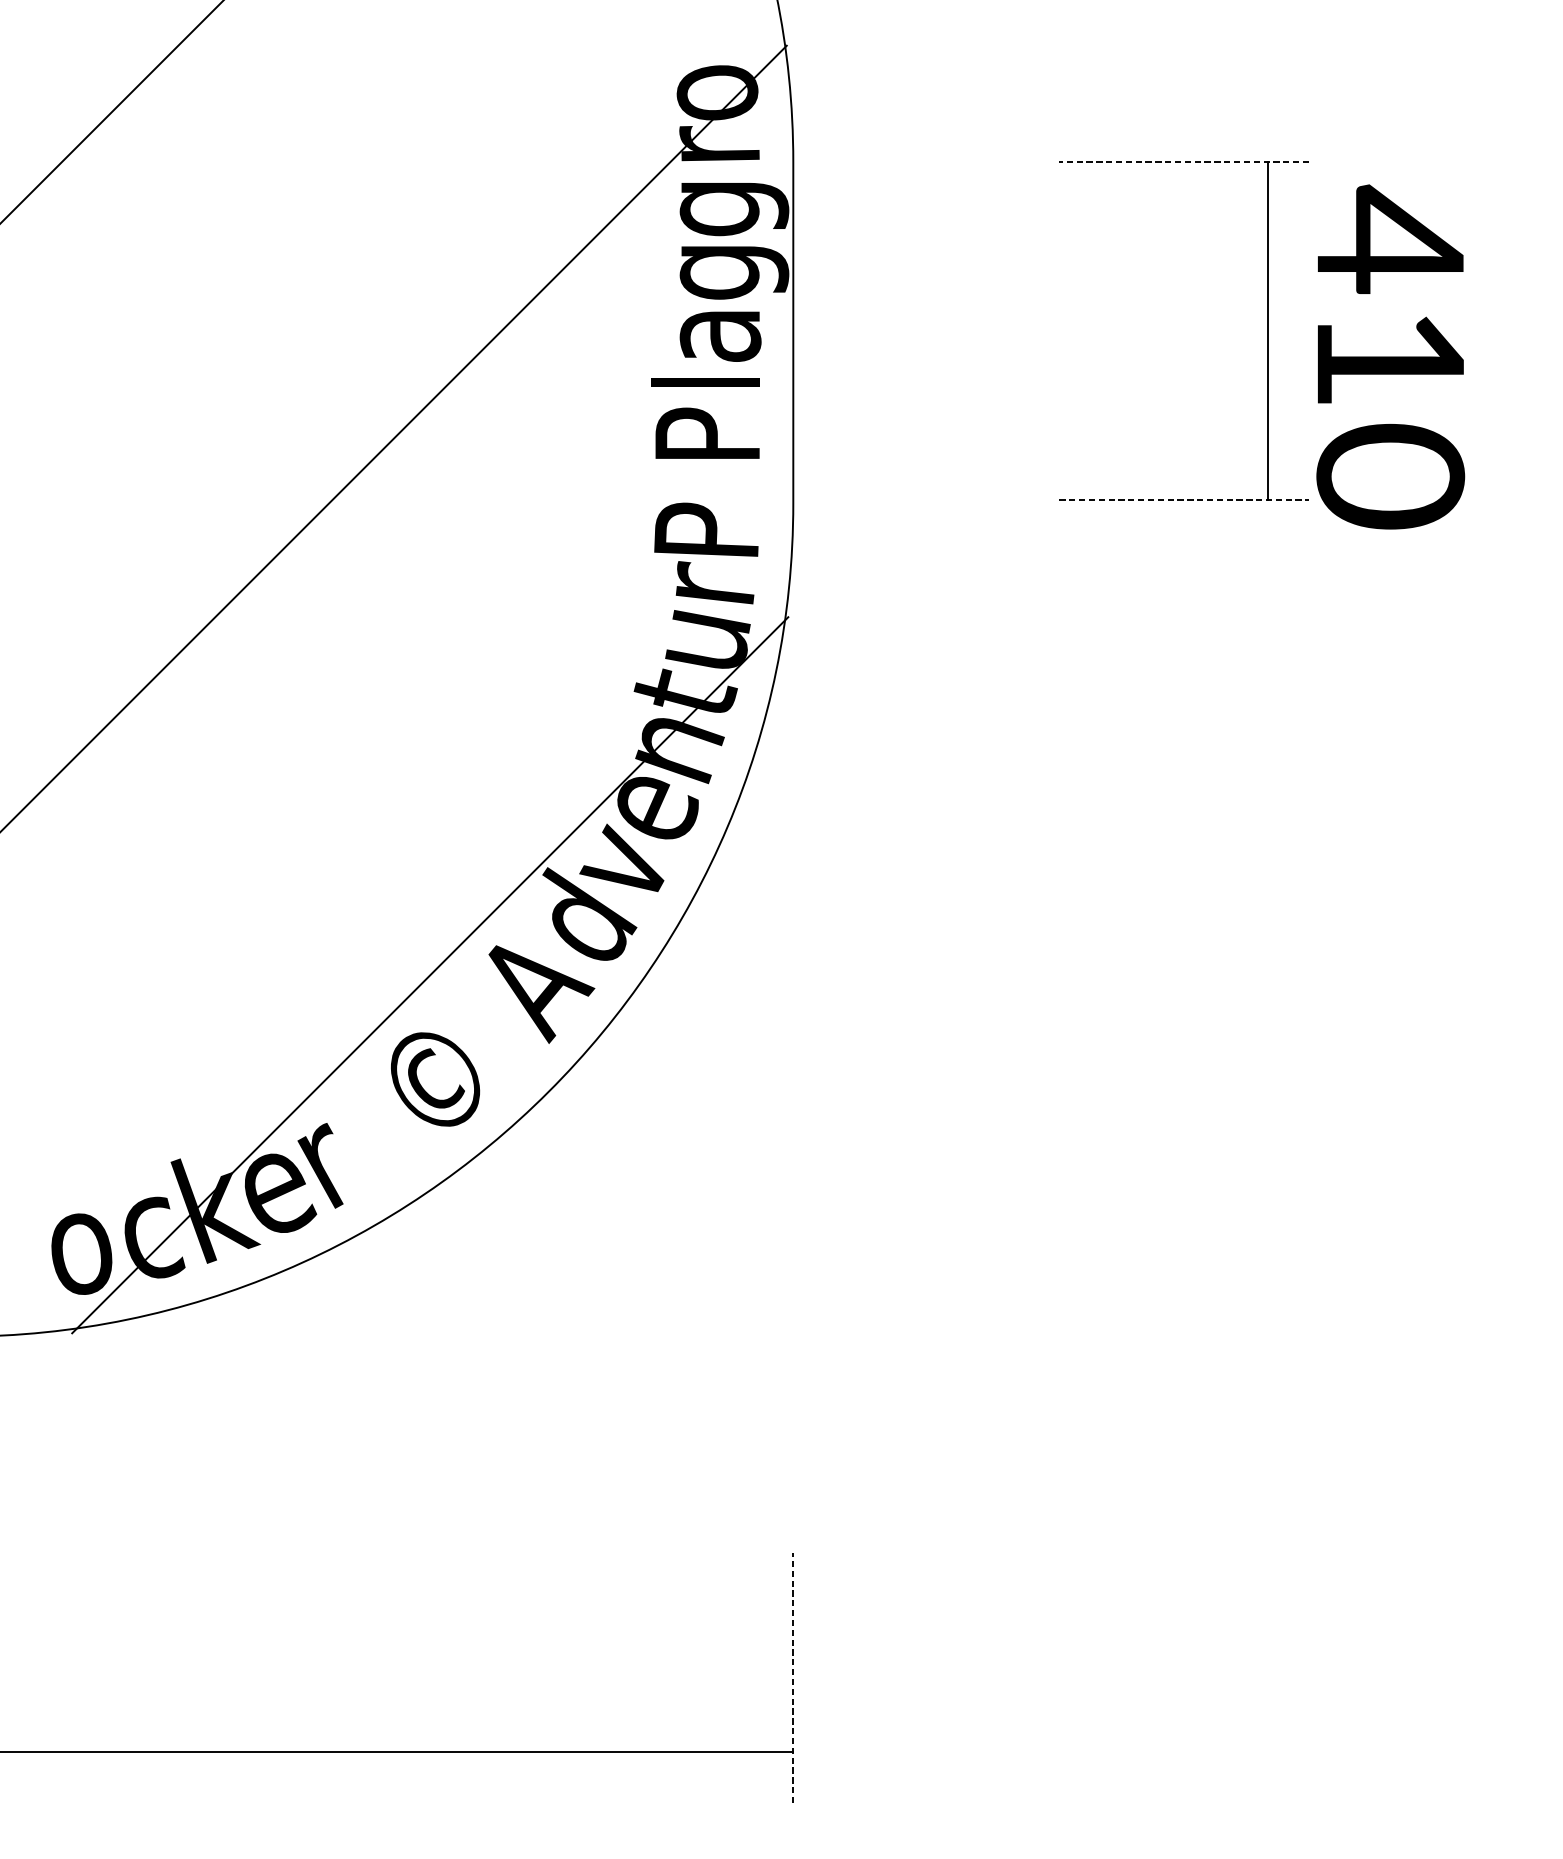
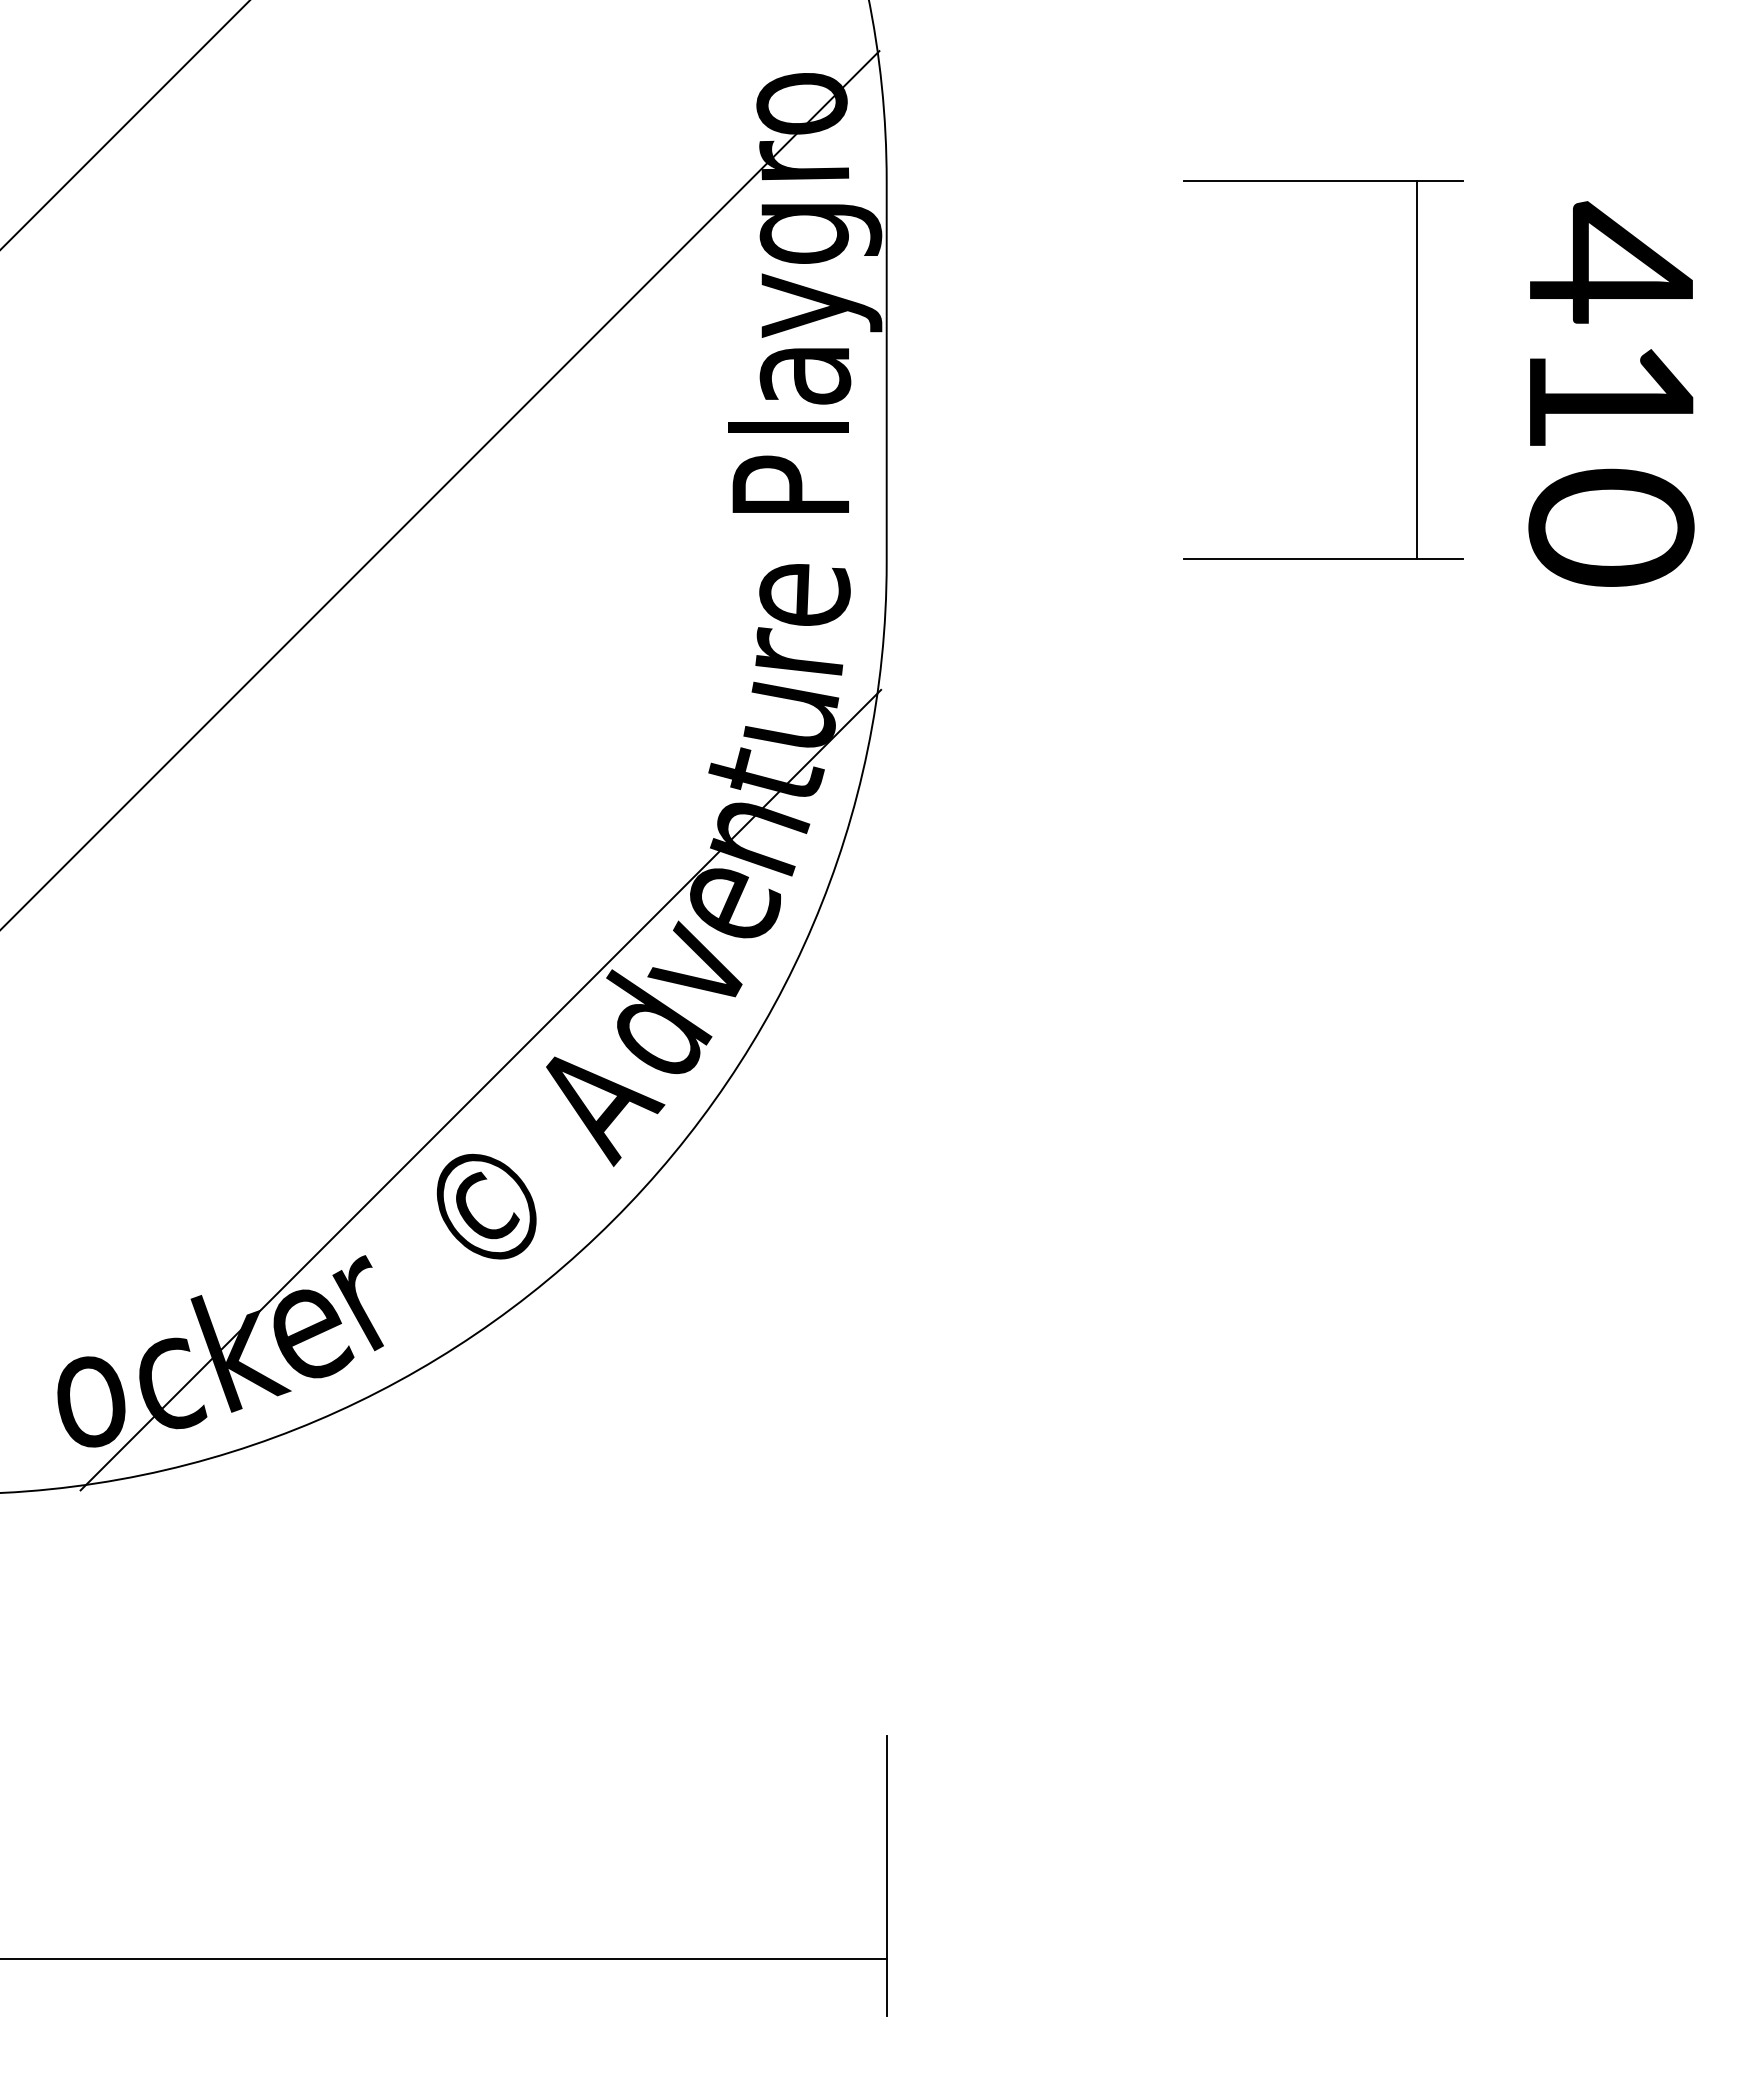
line: (1184, 161) -> (1323, 180), dashed -> solid
text: (734, 273) -> (820, 305), g -> y
text: (1390, 356) -> (1611, 393), moved
line: (1184, 500) -> (1323, 559), dashed -> solid
text: (707, 530) -> (790, 593), P -> e
line: (793, 1678) -> (886, 1876), dashed -> solid

